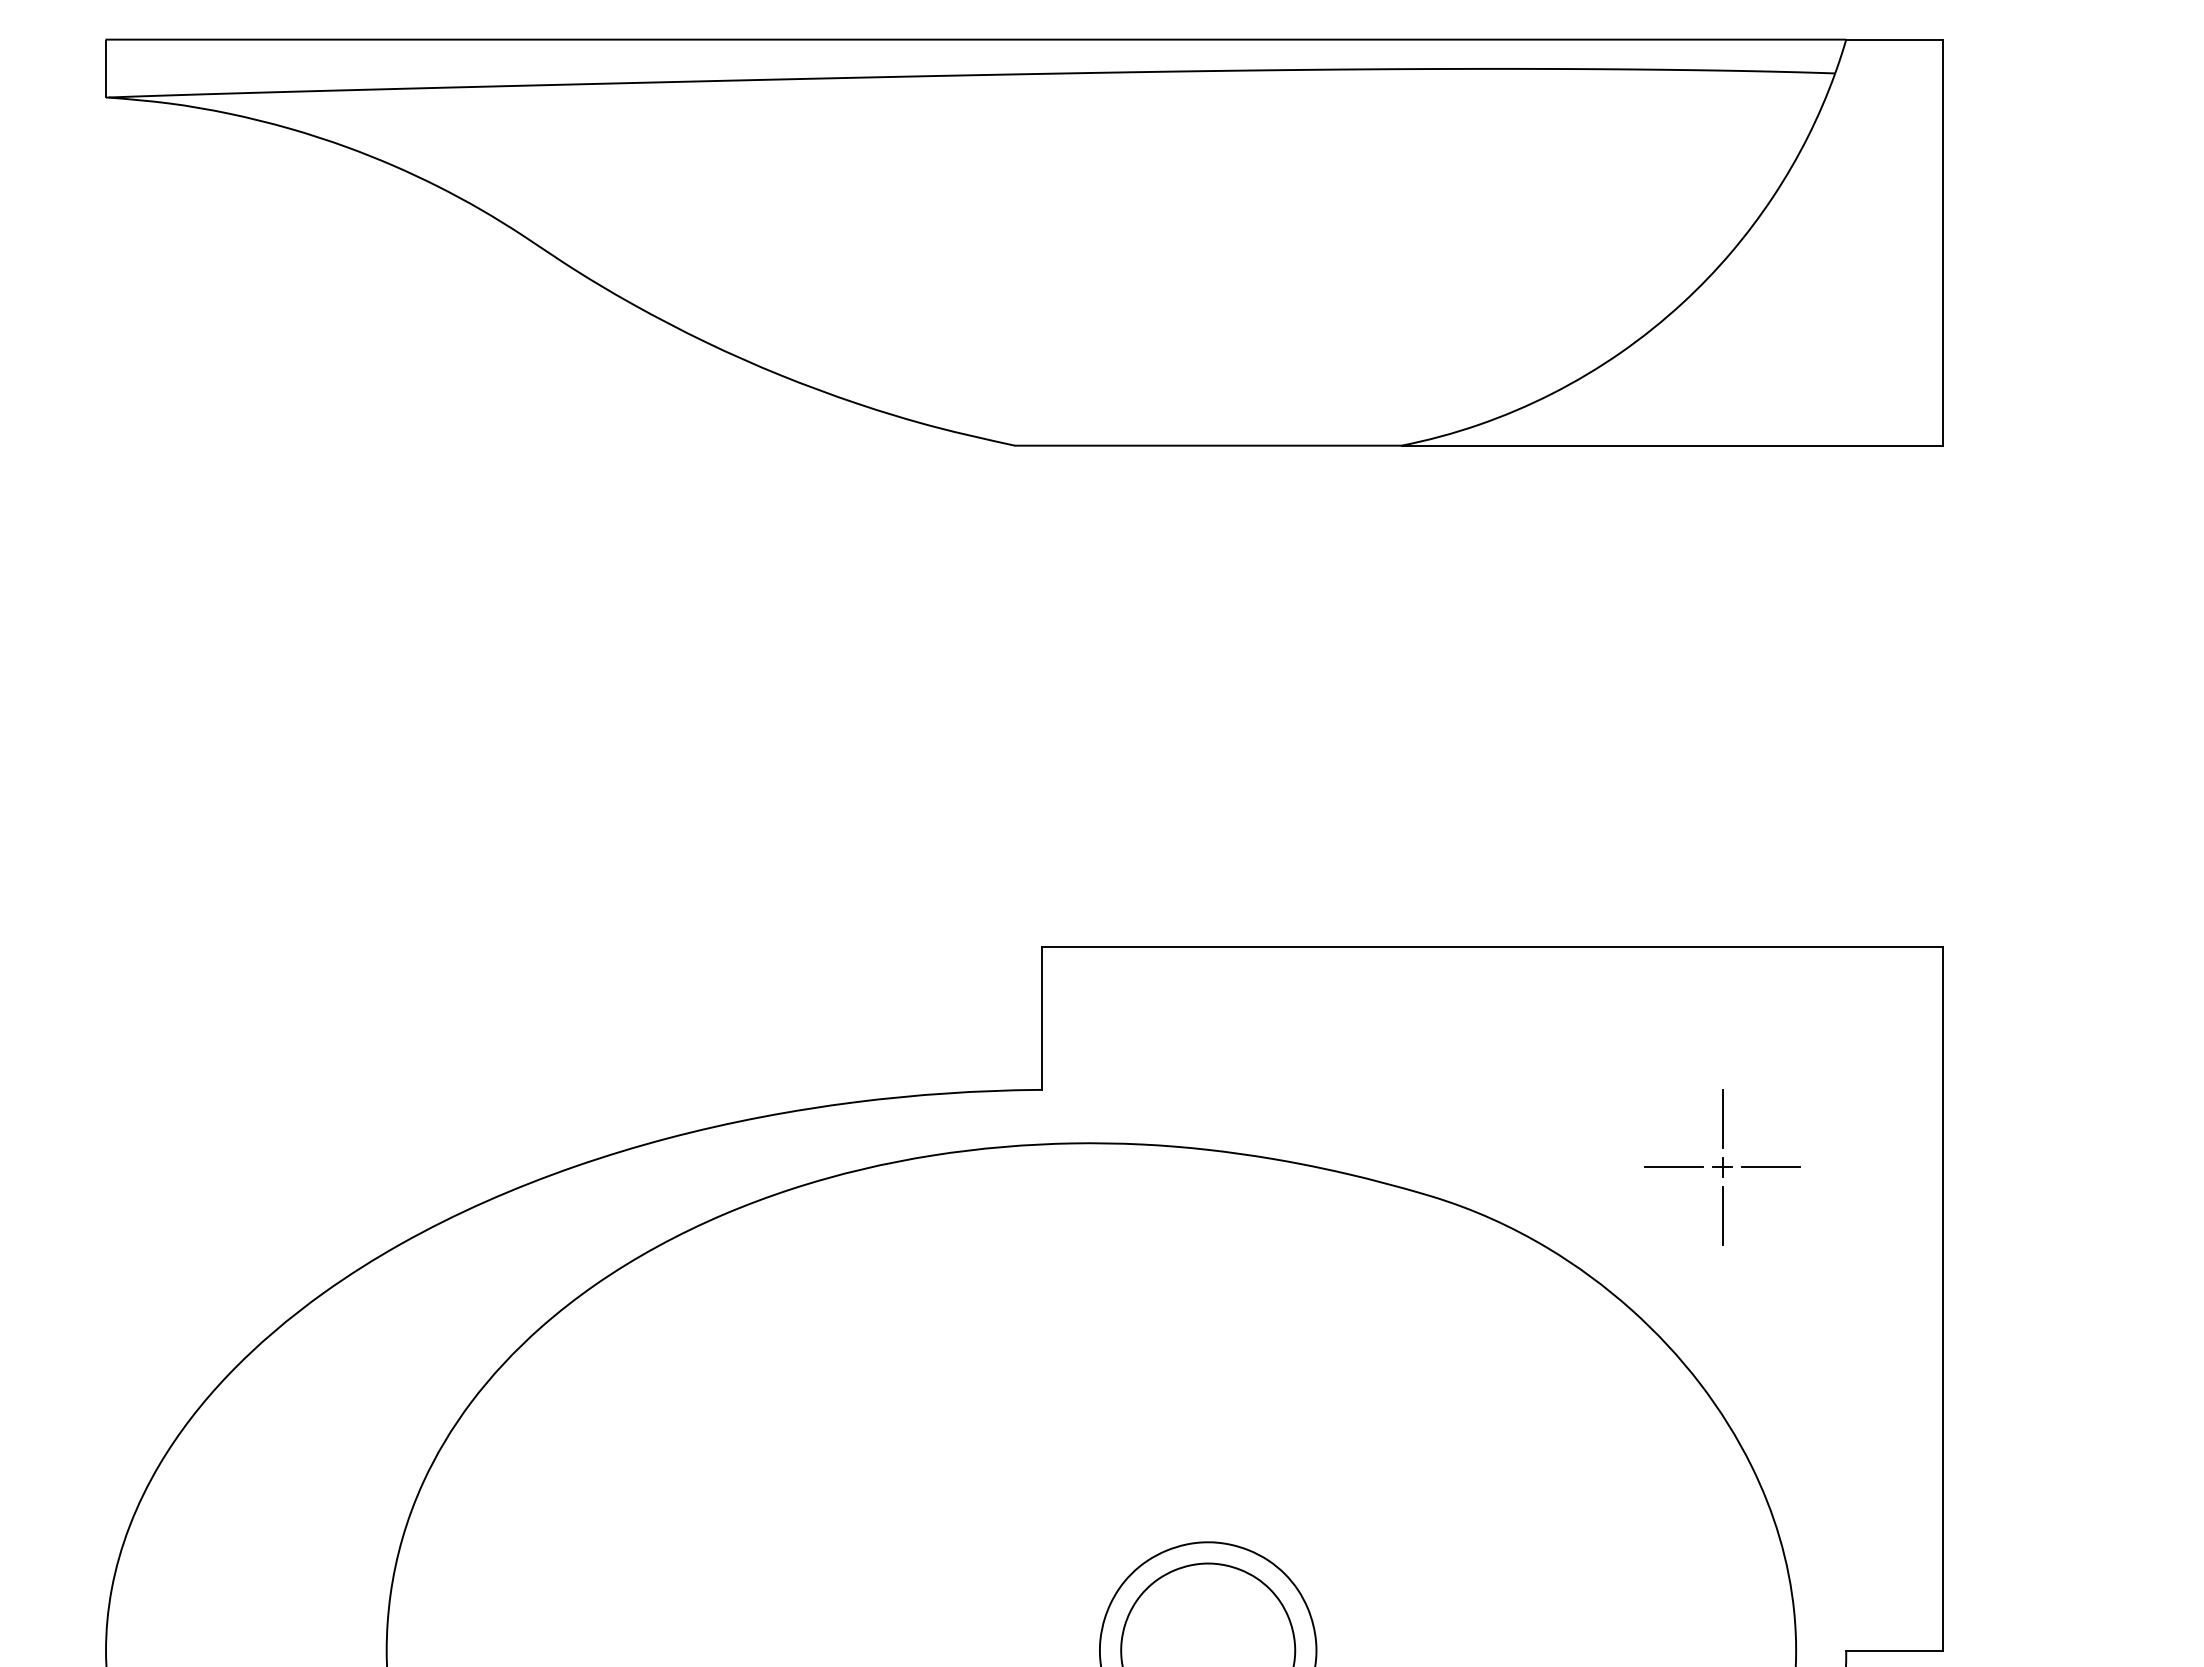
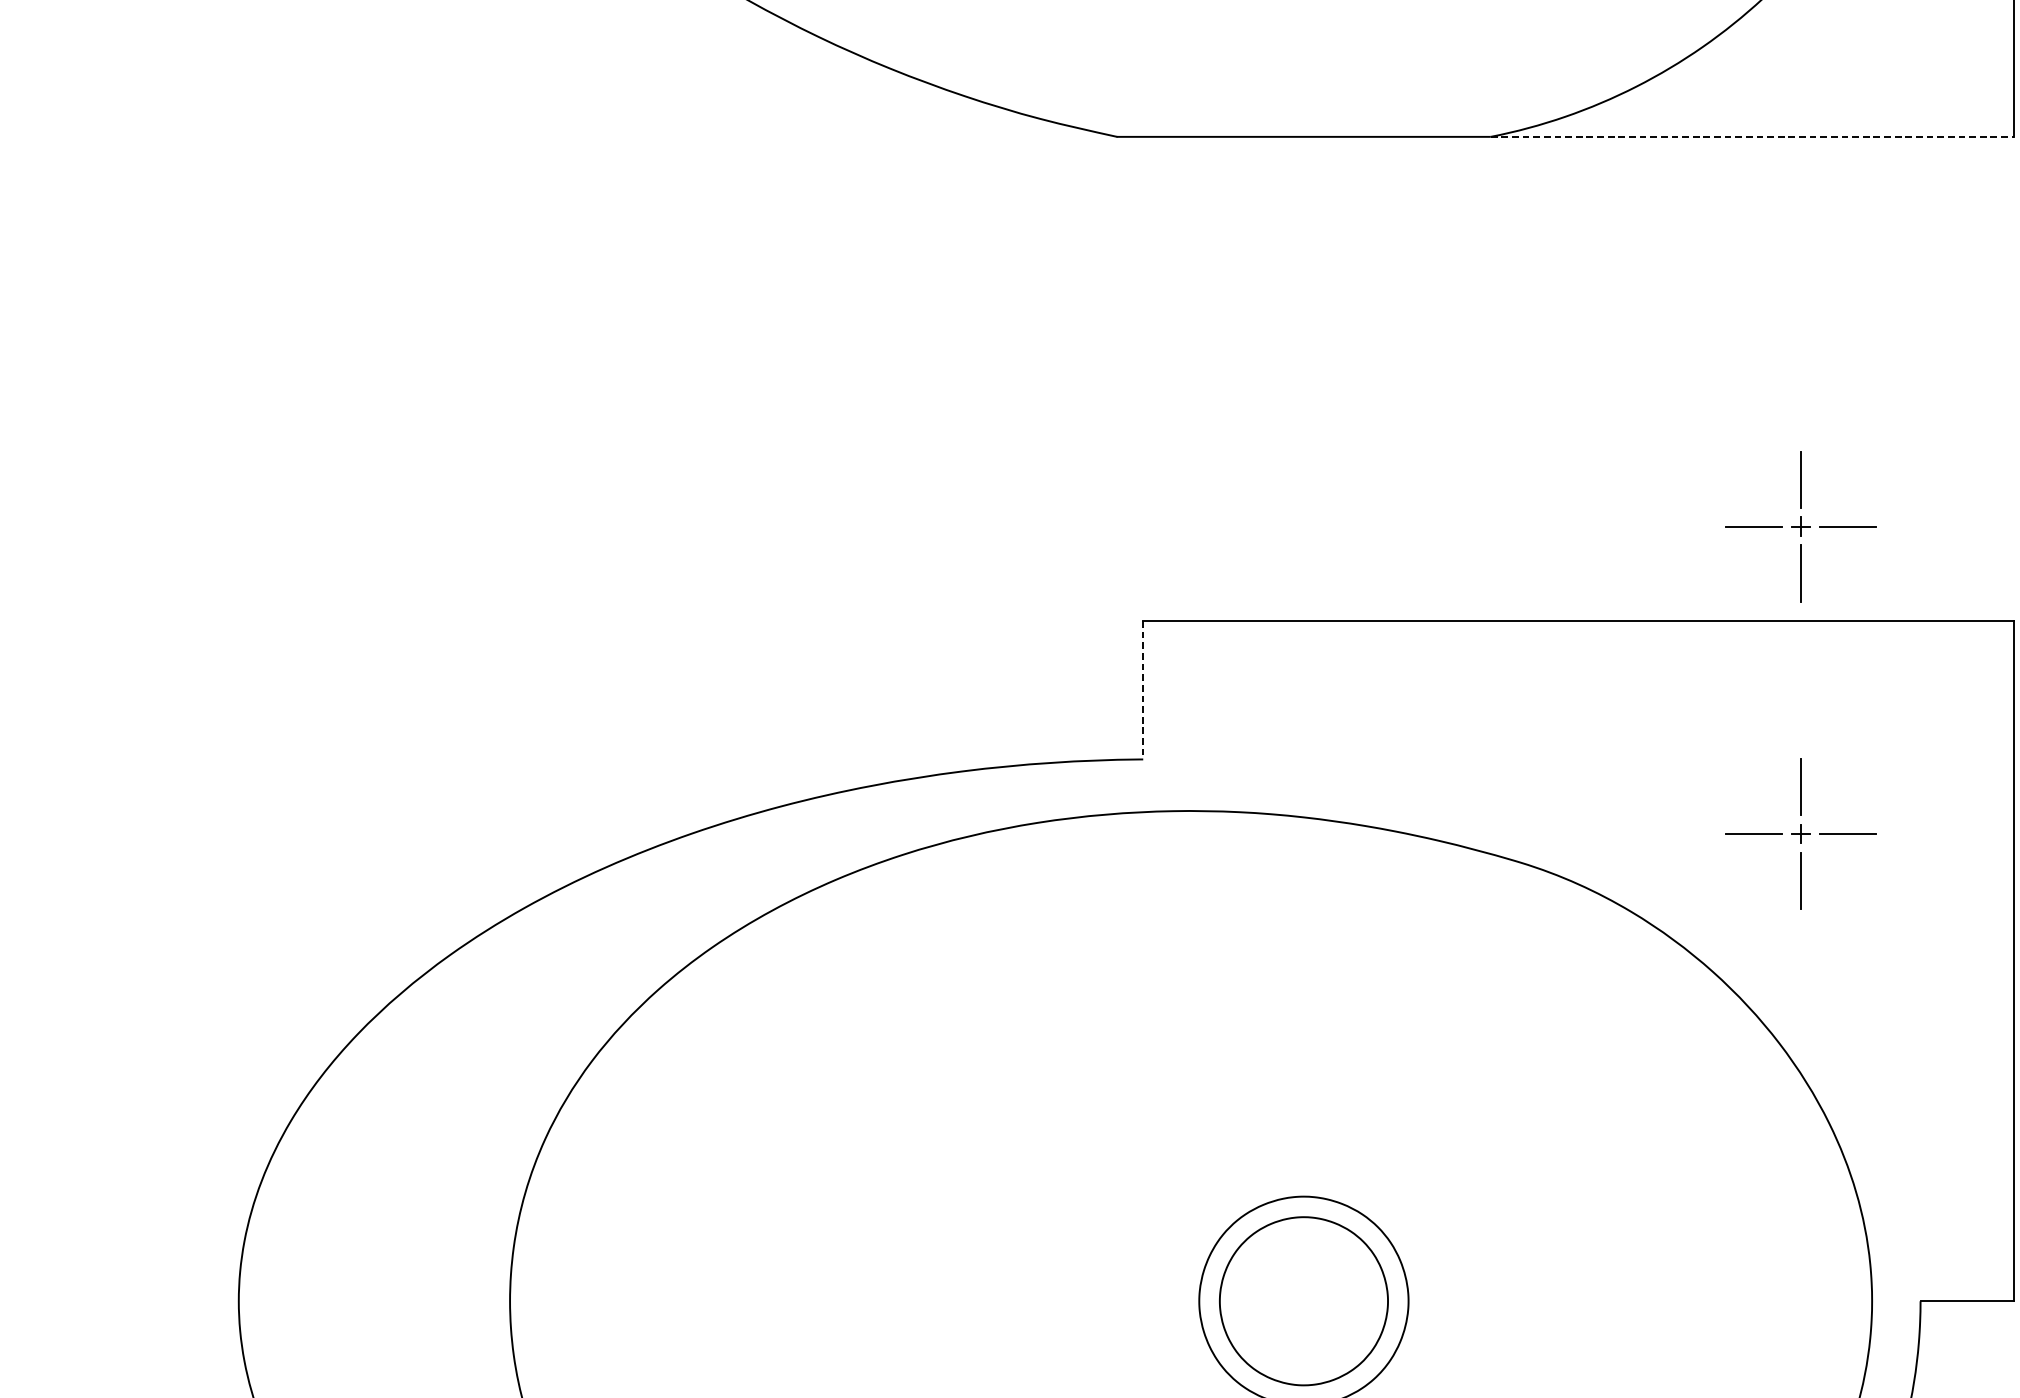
line: (1672, 445) -> (1752, 136), solid -> dashed
part: (1722, 849) -> (1800, 527), added
line: (1041, 1018) -> (1142, 690), solid -> dashed

